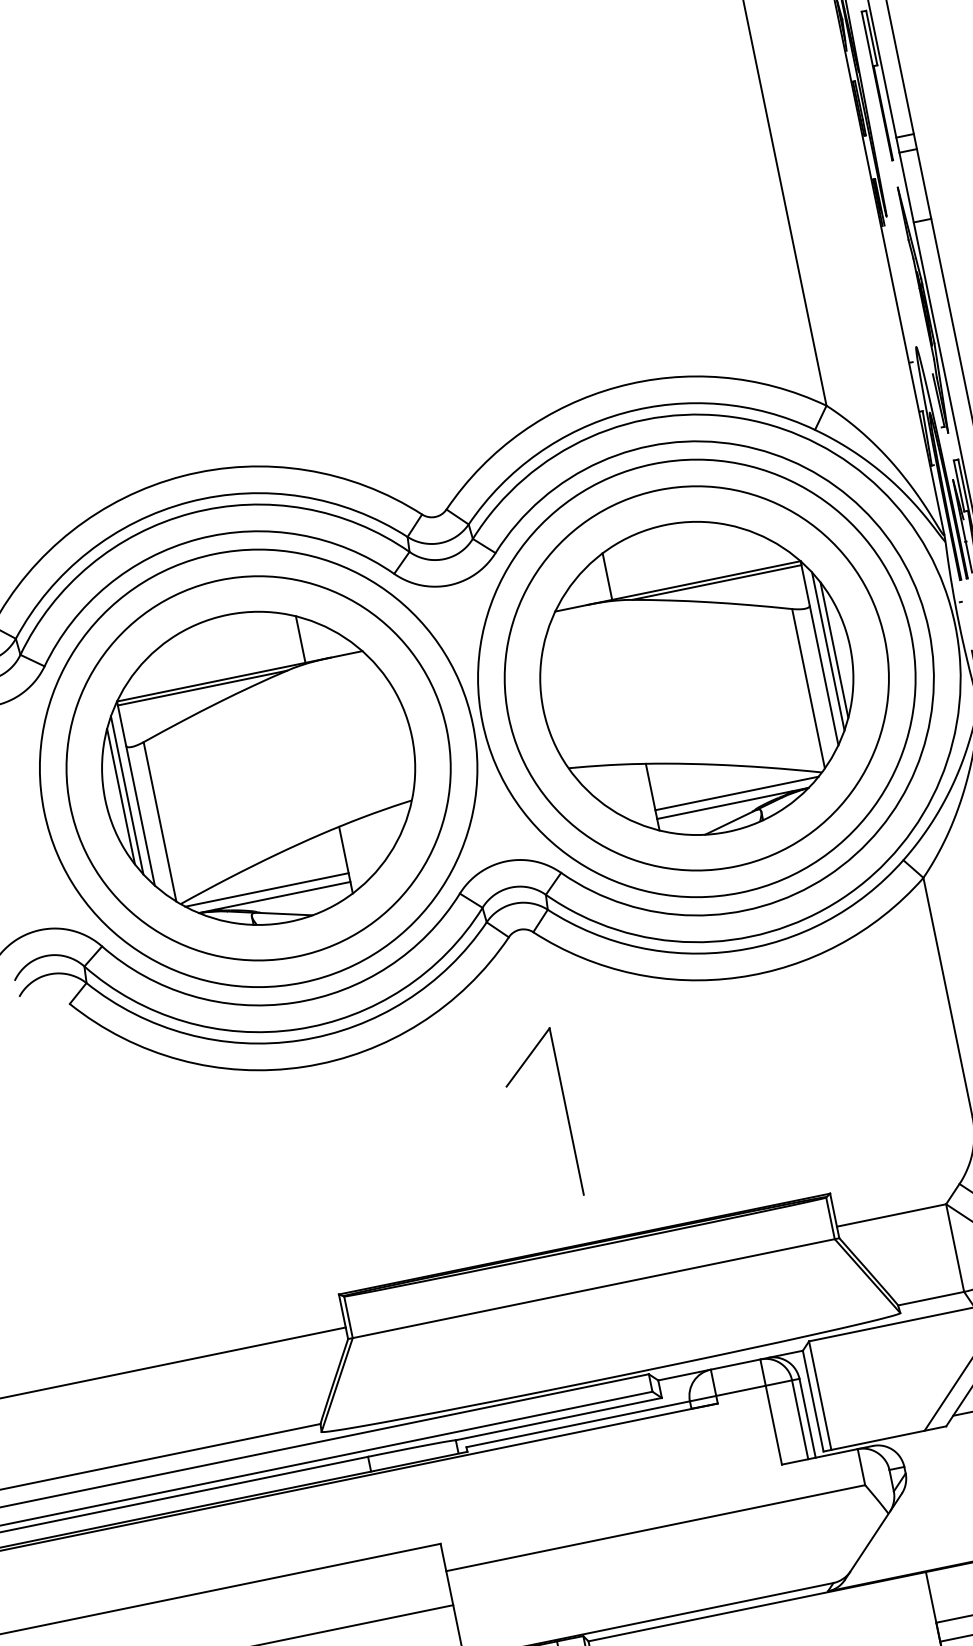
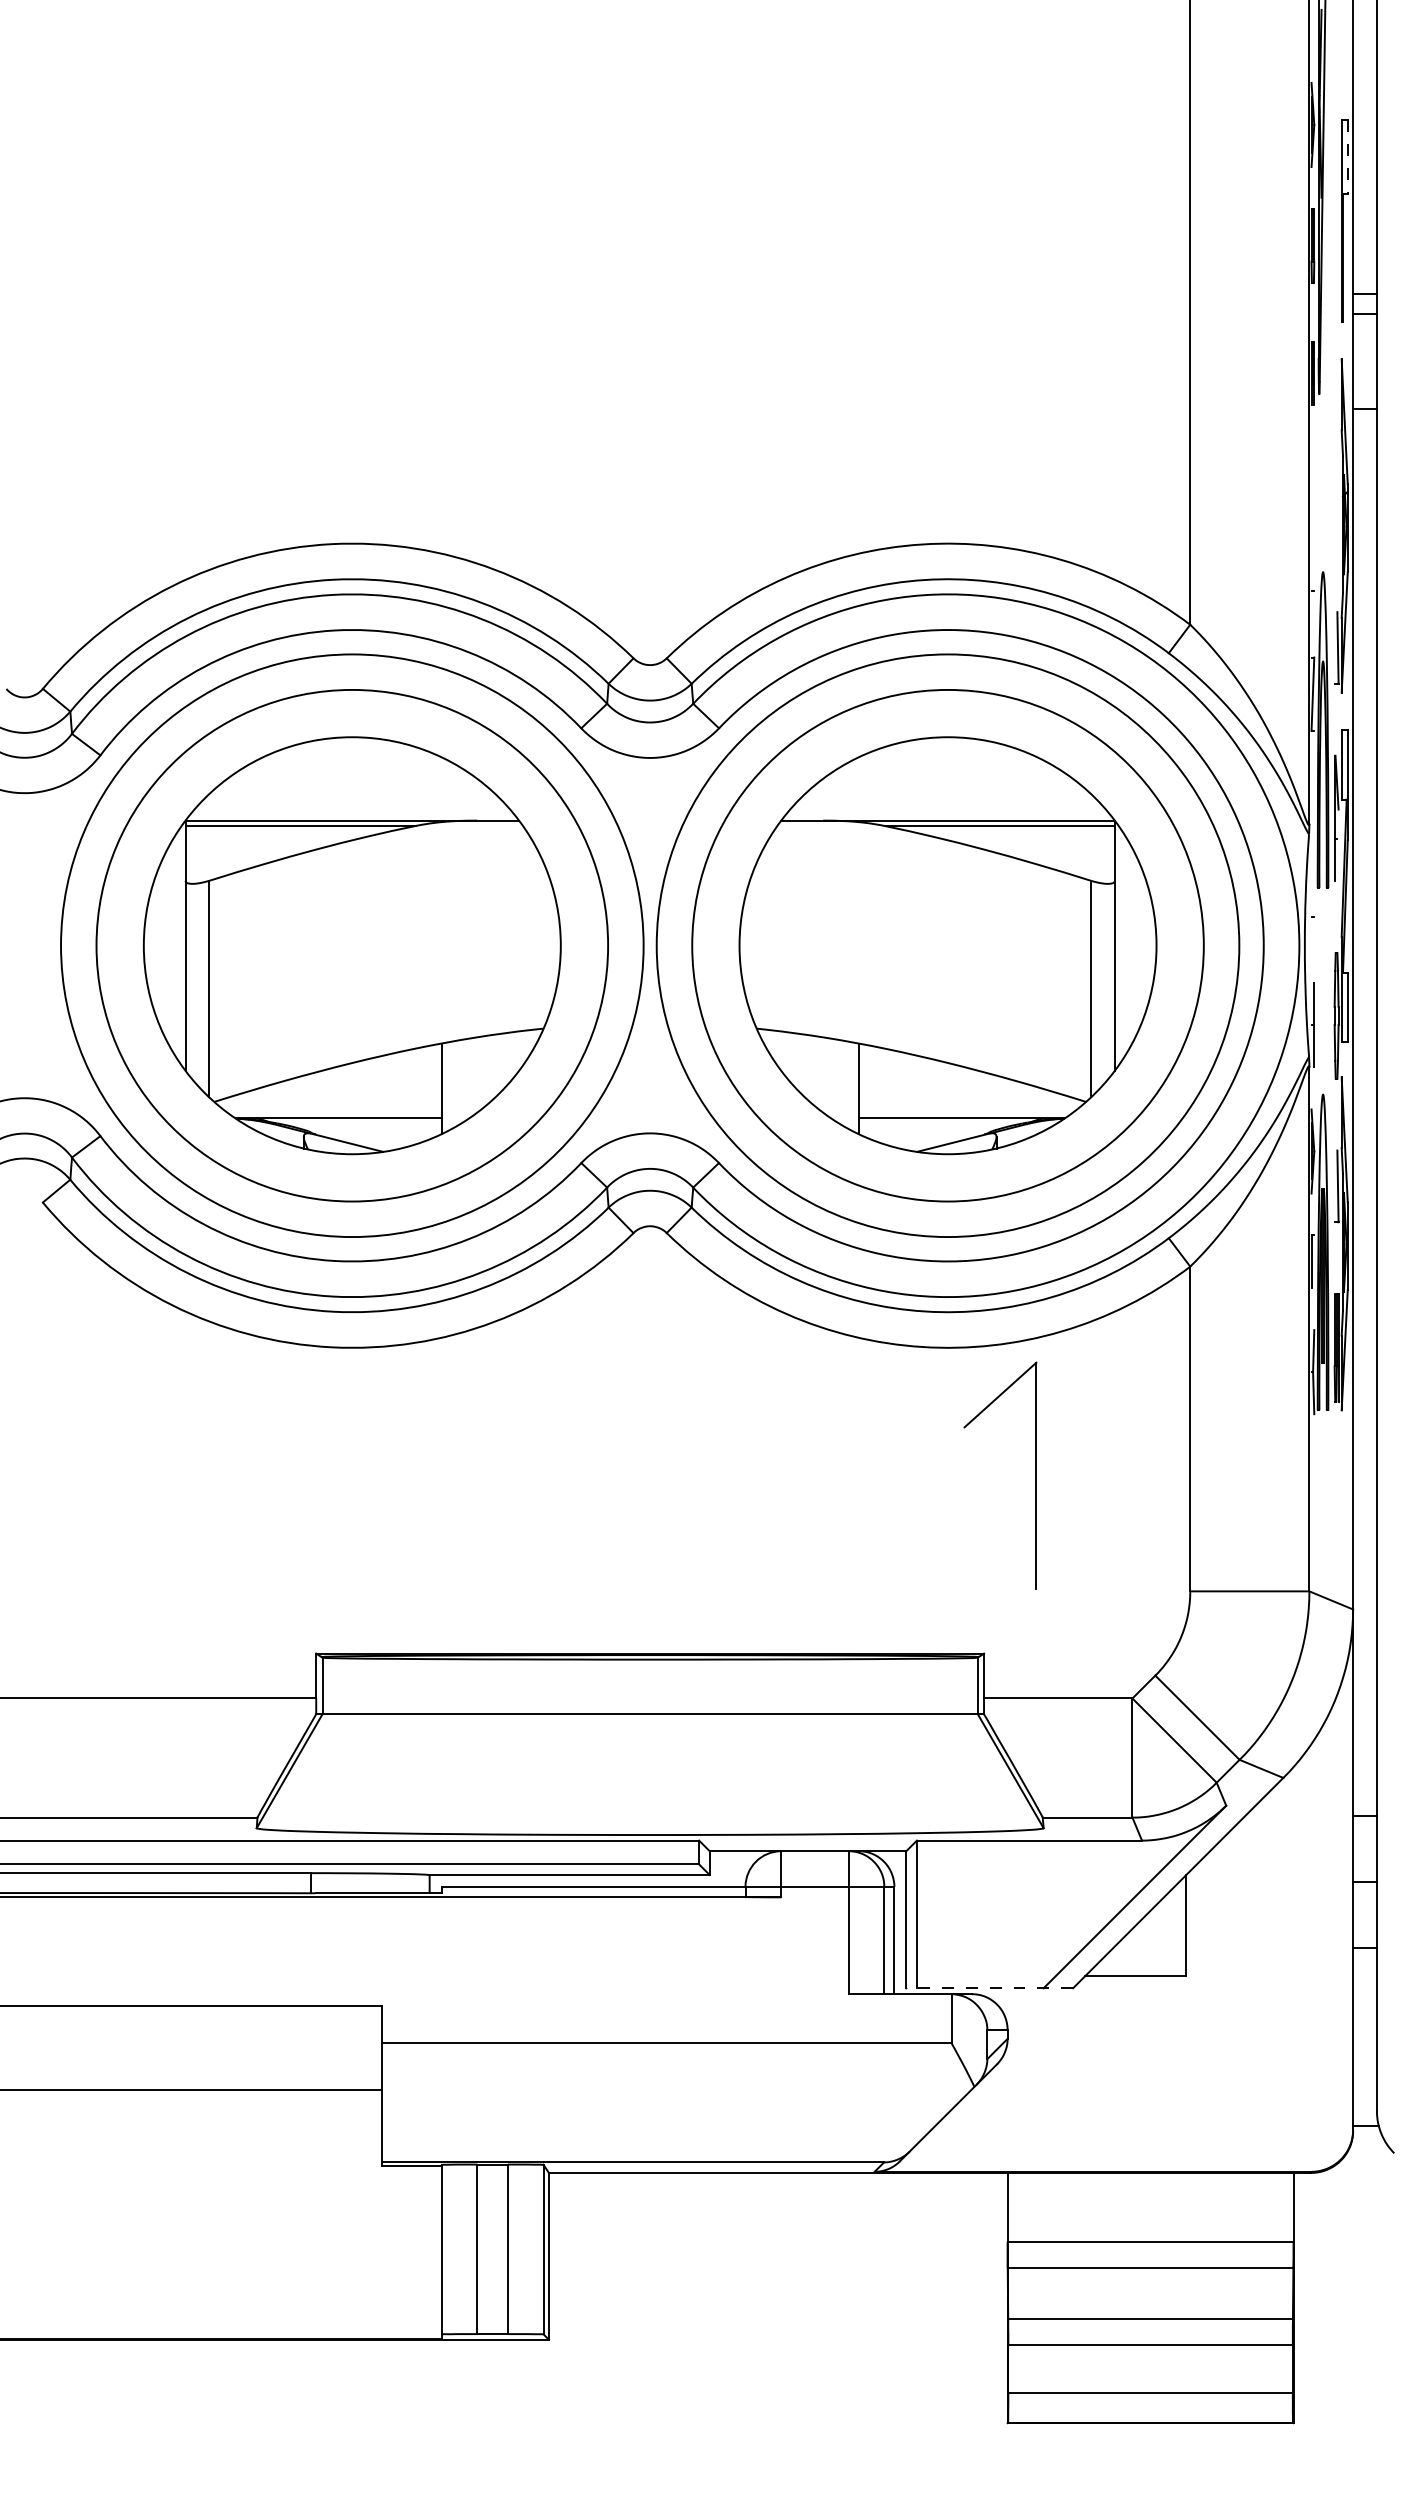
line: (871, 38) -> (1347, 157), solid -> dashed
line: (607, 576) -> (858, 788), removed
line: (300, 639) -> (441, 788), removed
line: (834, 649) -> (1135, 945), removed
line: (828, 651) -> (1126, 945), removed
line: (736, 793) -> (969, 1106), removed
line: (127, 795) -> (173, 945), removed
line: (121, 796) -> (165, 945), removed
line: (266, 889) -> (330, 1106), removed
part: (566, 1111) -> (1035, 1475), moved
line: (884, 1439) -> (989, 1988), solid -> dashed

